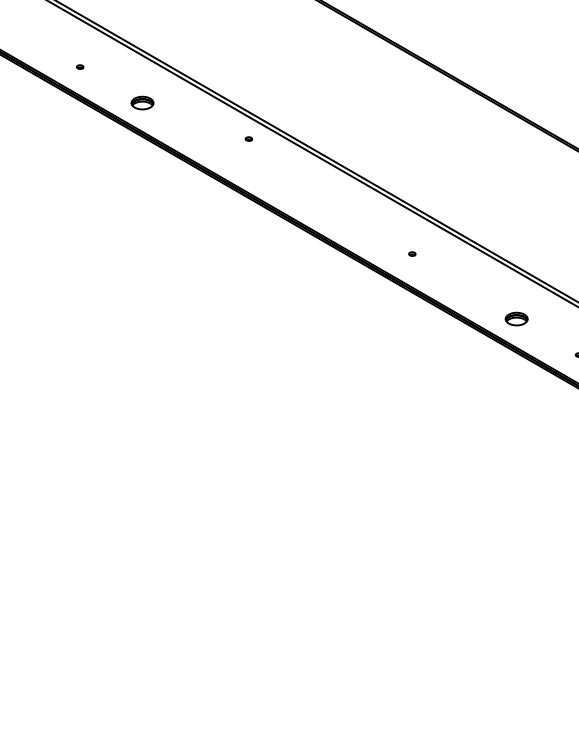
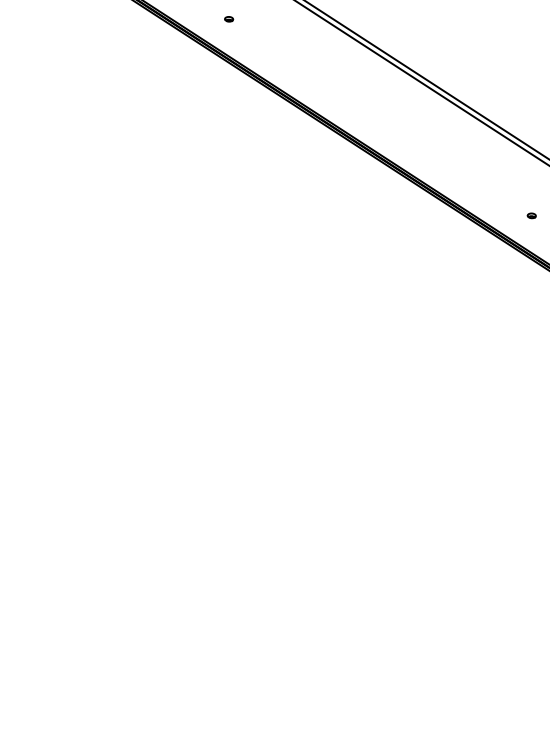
part: (248, 138) -> (228, 18), moved
part: (412, 253) -> (532, 215), moved

